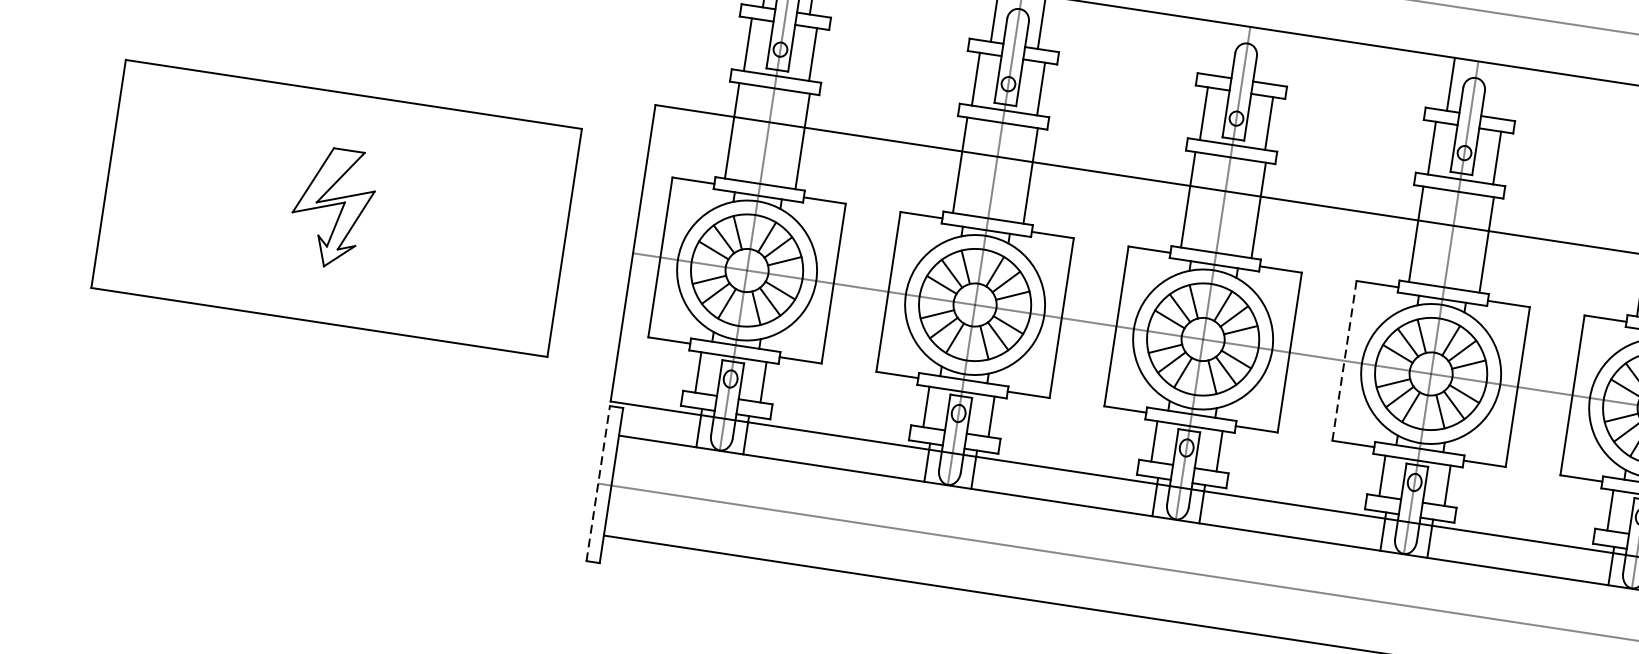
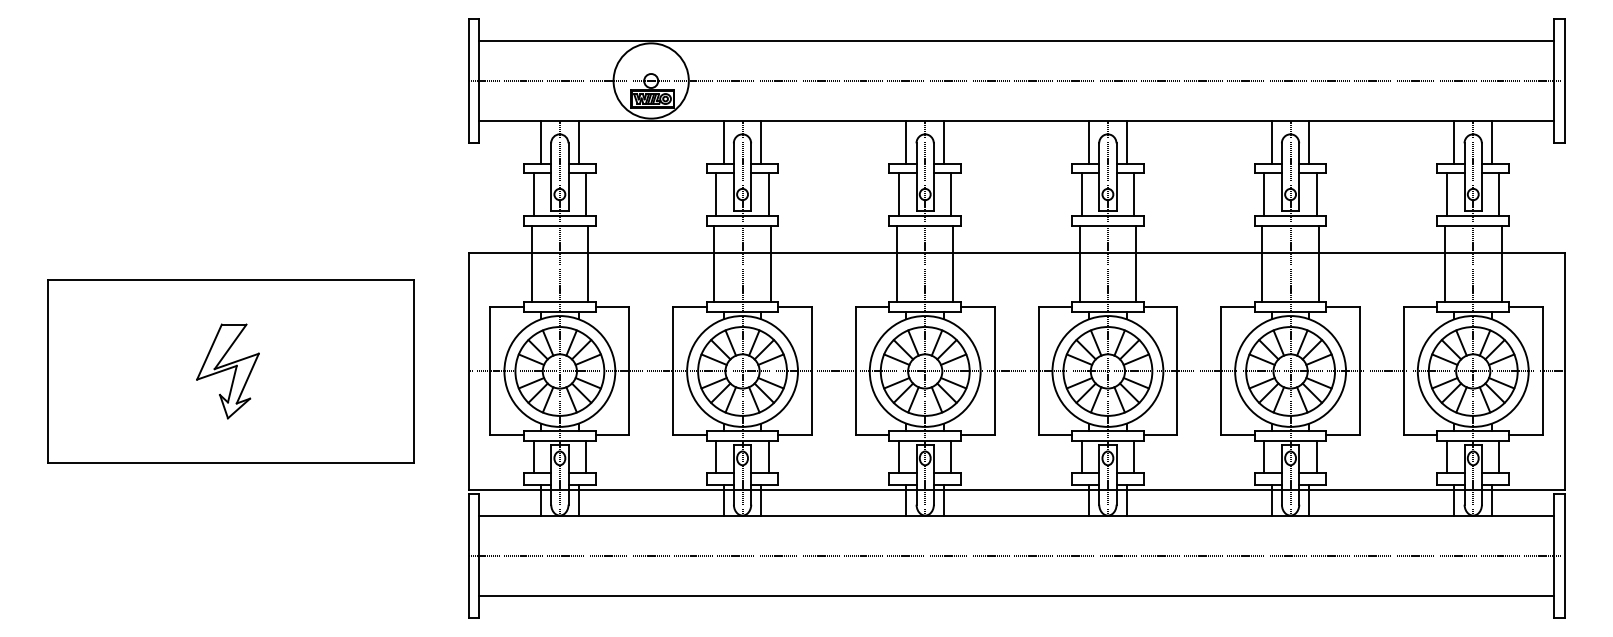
line: (1222, 50) -> (906, 142), added
line: (1270, 57) -> (944, 142), added
line: (1497, 91) -> (1126, 142), added
line: (1344, 360) -> (1038, 371), dashed -> solid
line: (598, 482) -> (468, 555), dashed -> solid

